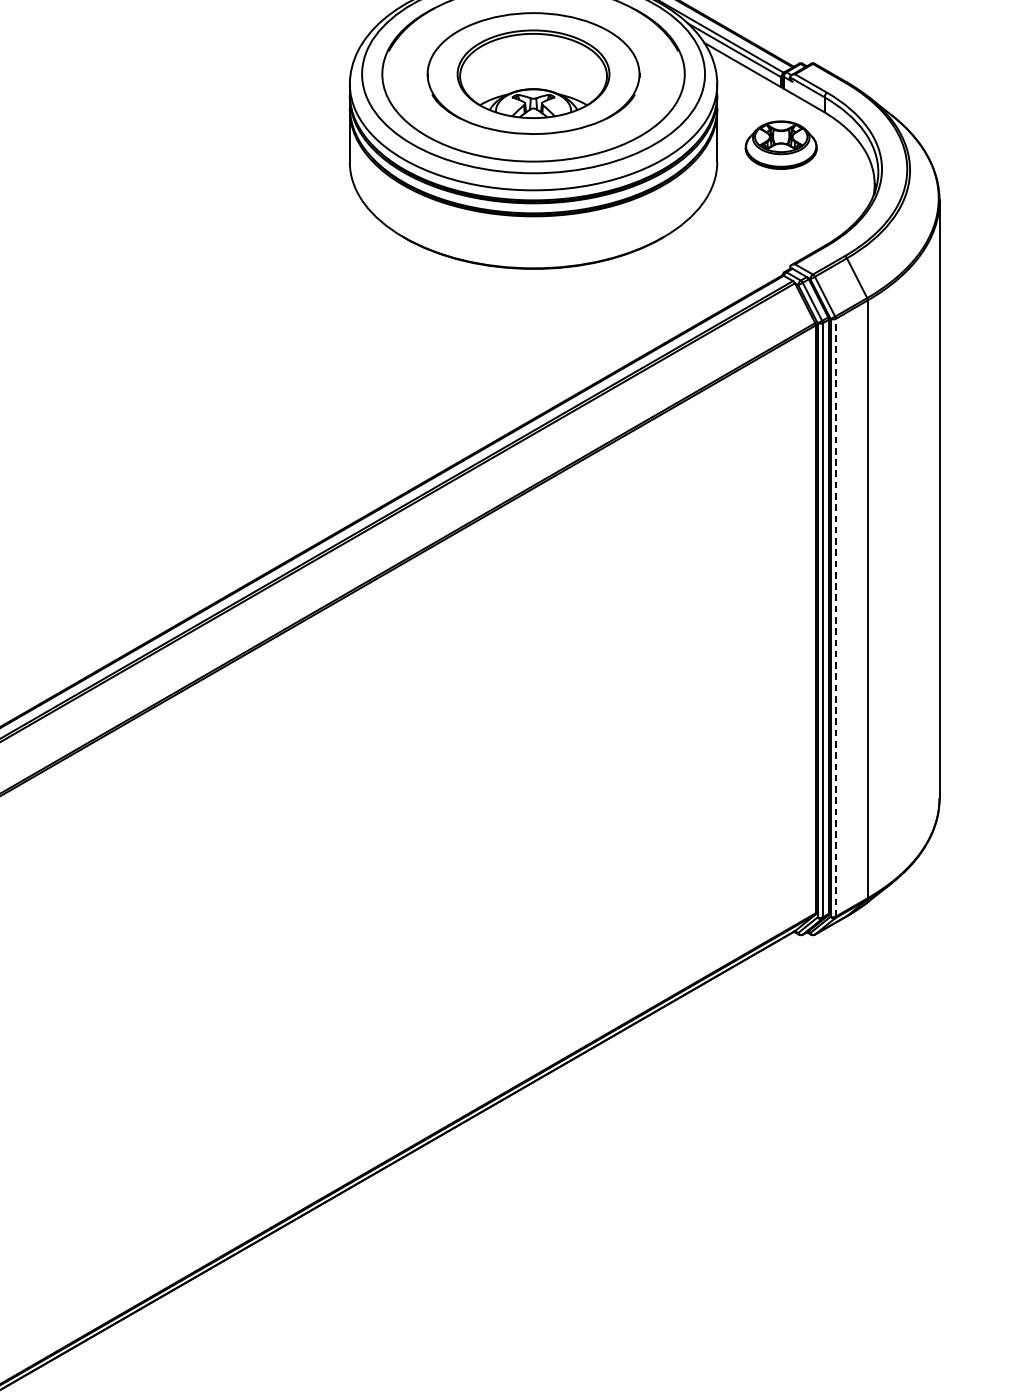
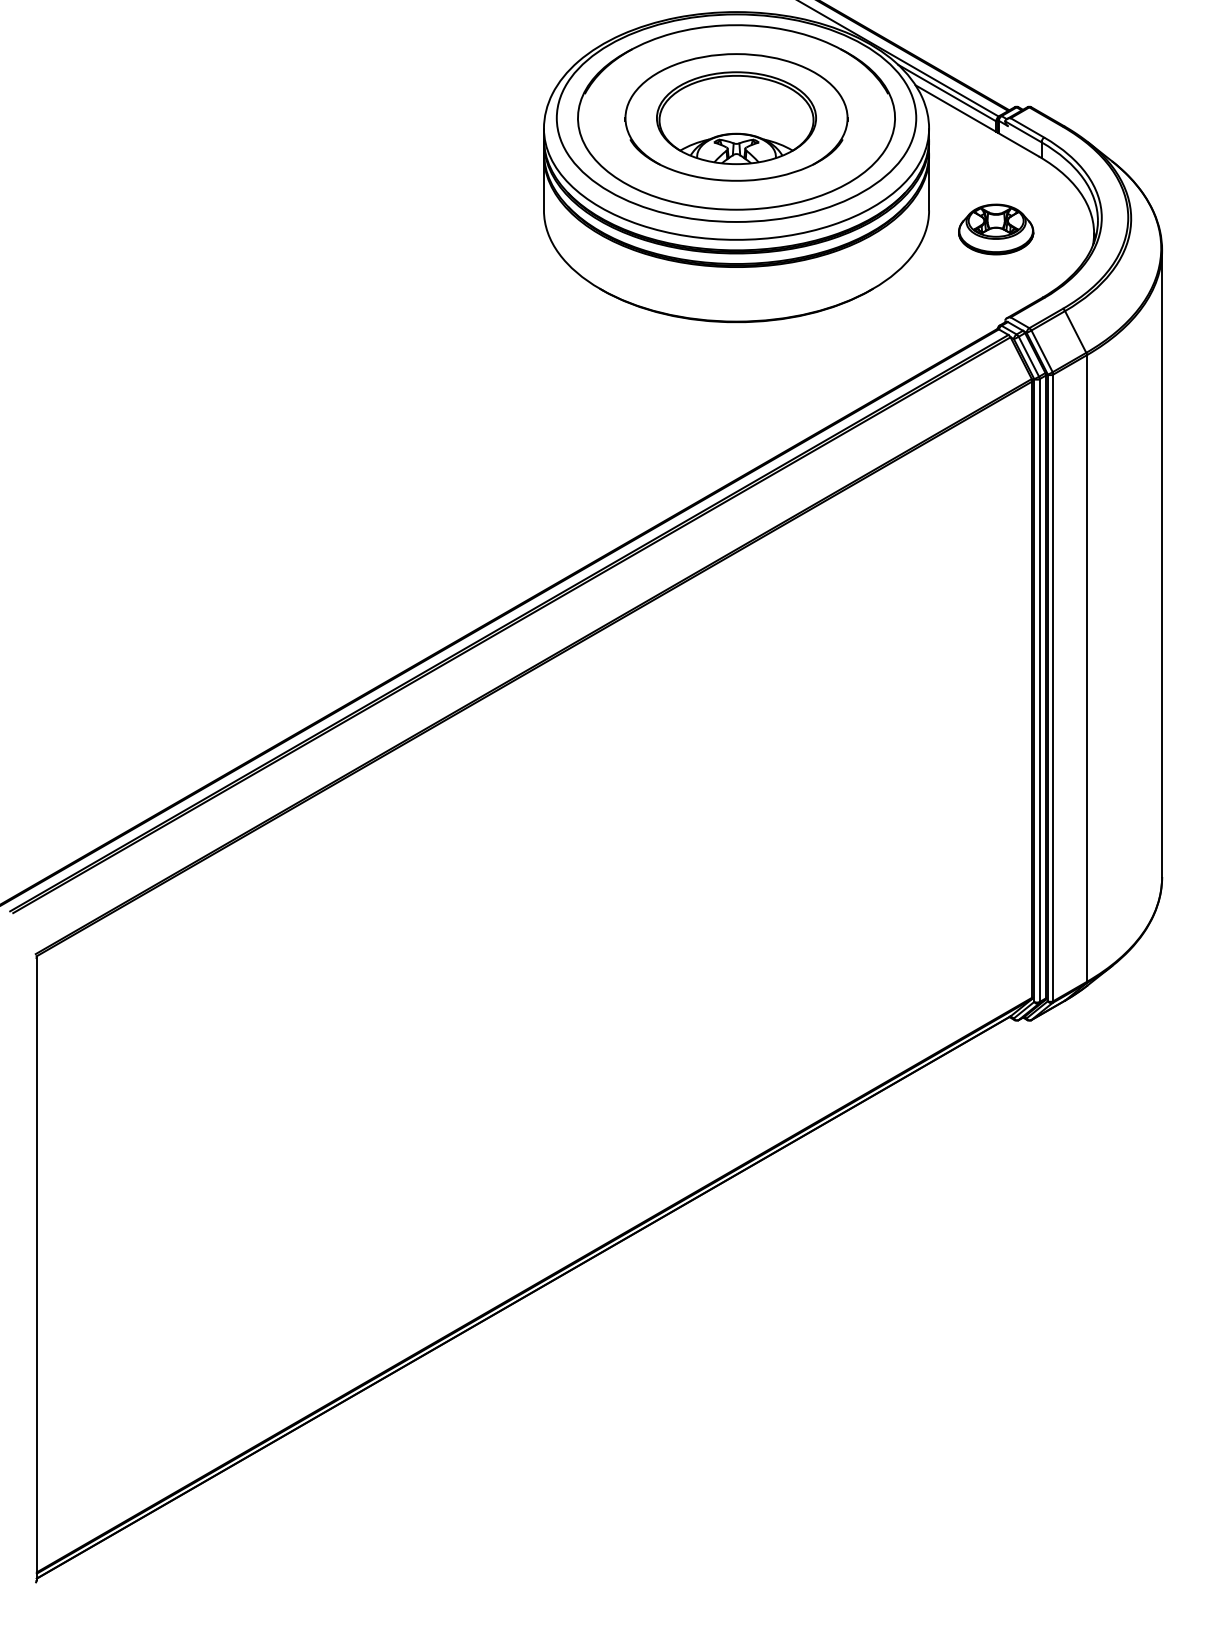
part: (781, 145) -> (996, 229), moved
line: (835, 617) -> (1053, 687), dashed -> solid

